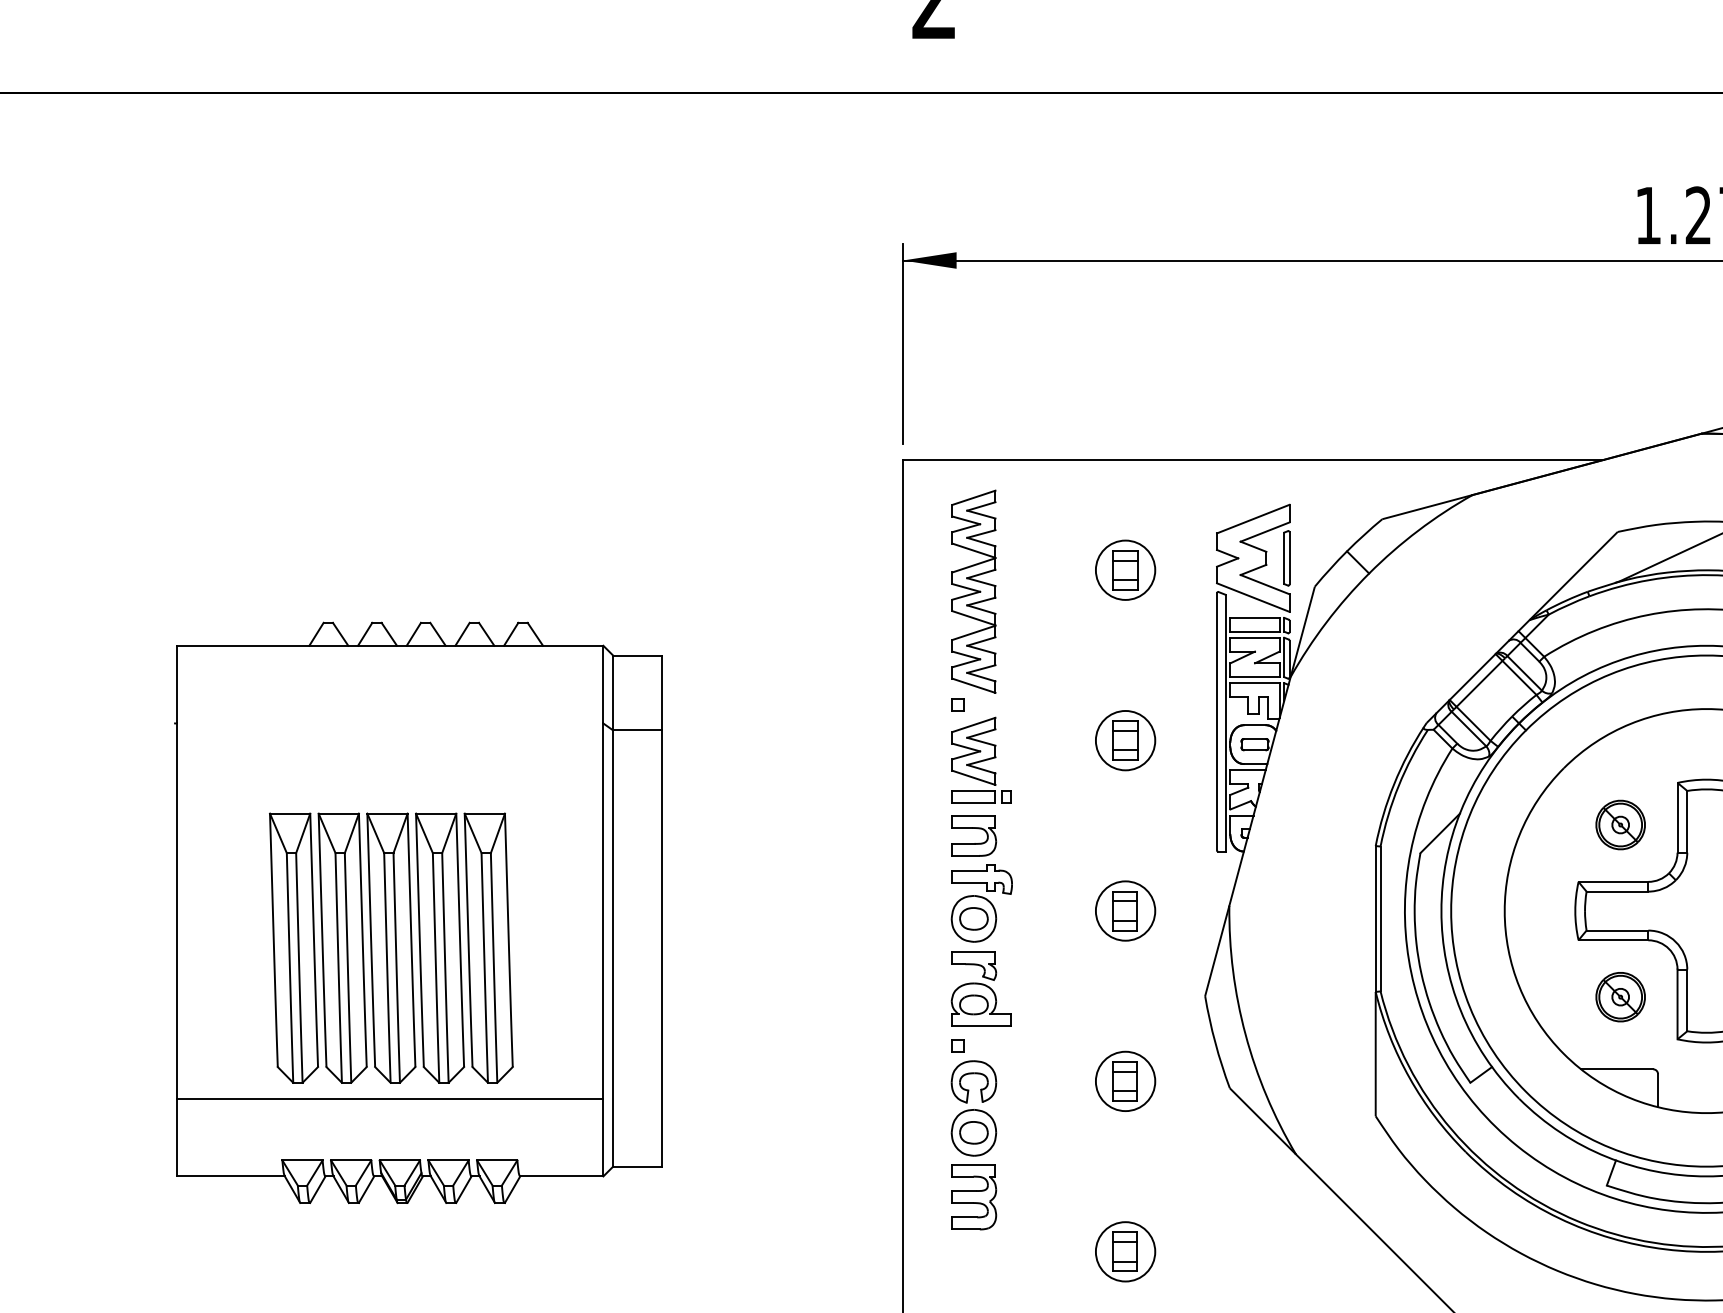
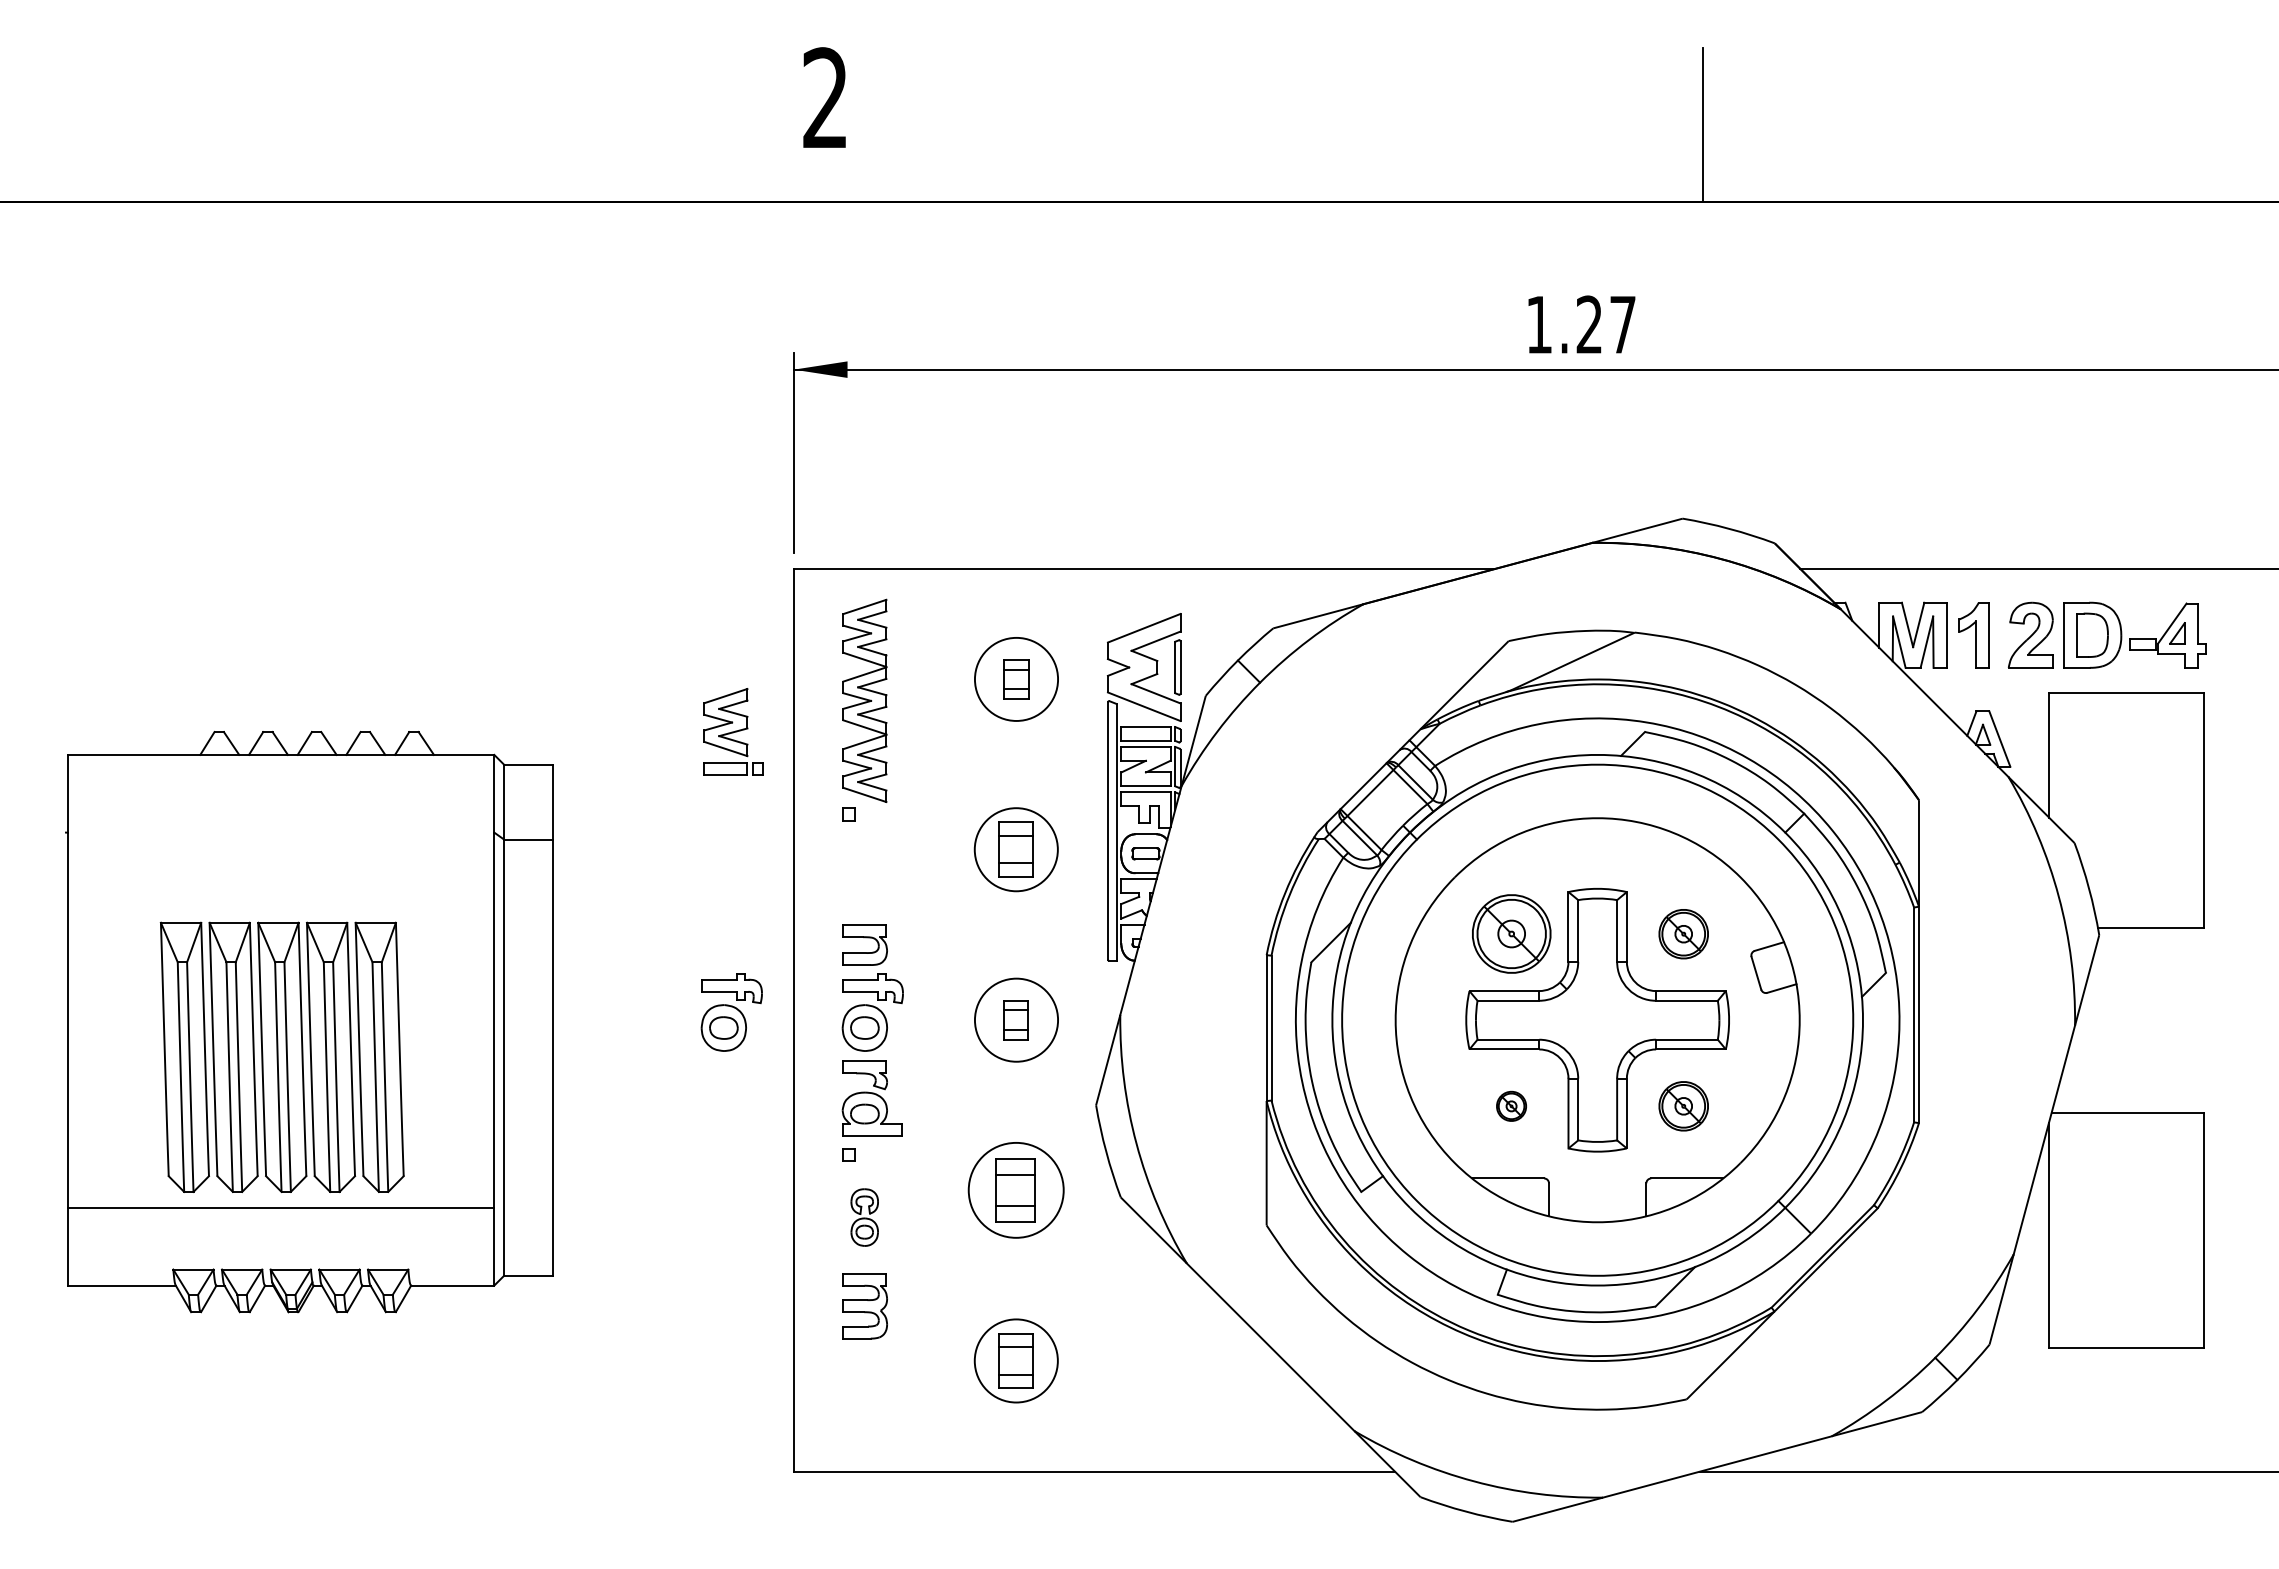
circle: (1125, 570) -> (1016, 679), size x1.4
part: (1125, 740) -> (1016, 849), size x1.4
part: (981, 760) -> (733, 731), moved
part: (1620, 825) -> (1511, 934), size x1.6
part: (840, 903) -> (731, 1012), added
circle: (1125, 910) -> (1016, 1019), size x1.4
part: (1620, 997) -> (1511, 1106), size x0.6
part: (1125, 1081) -> (1016, 1190), size x1.6
part: (973, 1108) -> (864, 1217), size x0.6
part: (1125, 1251) -> (1016, 1360), size x1.4

